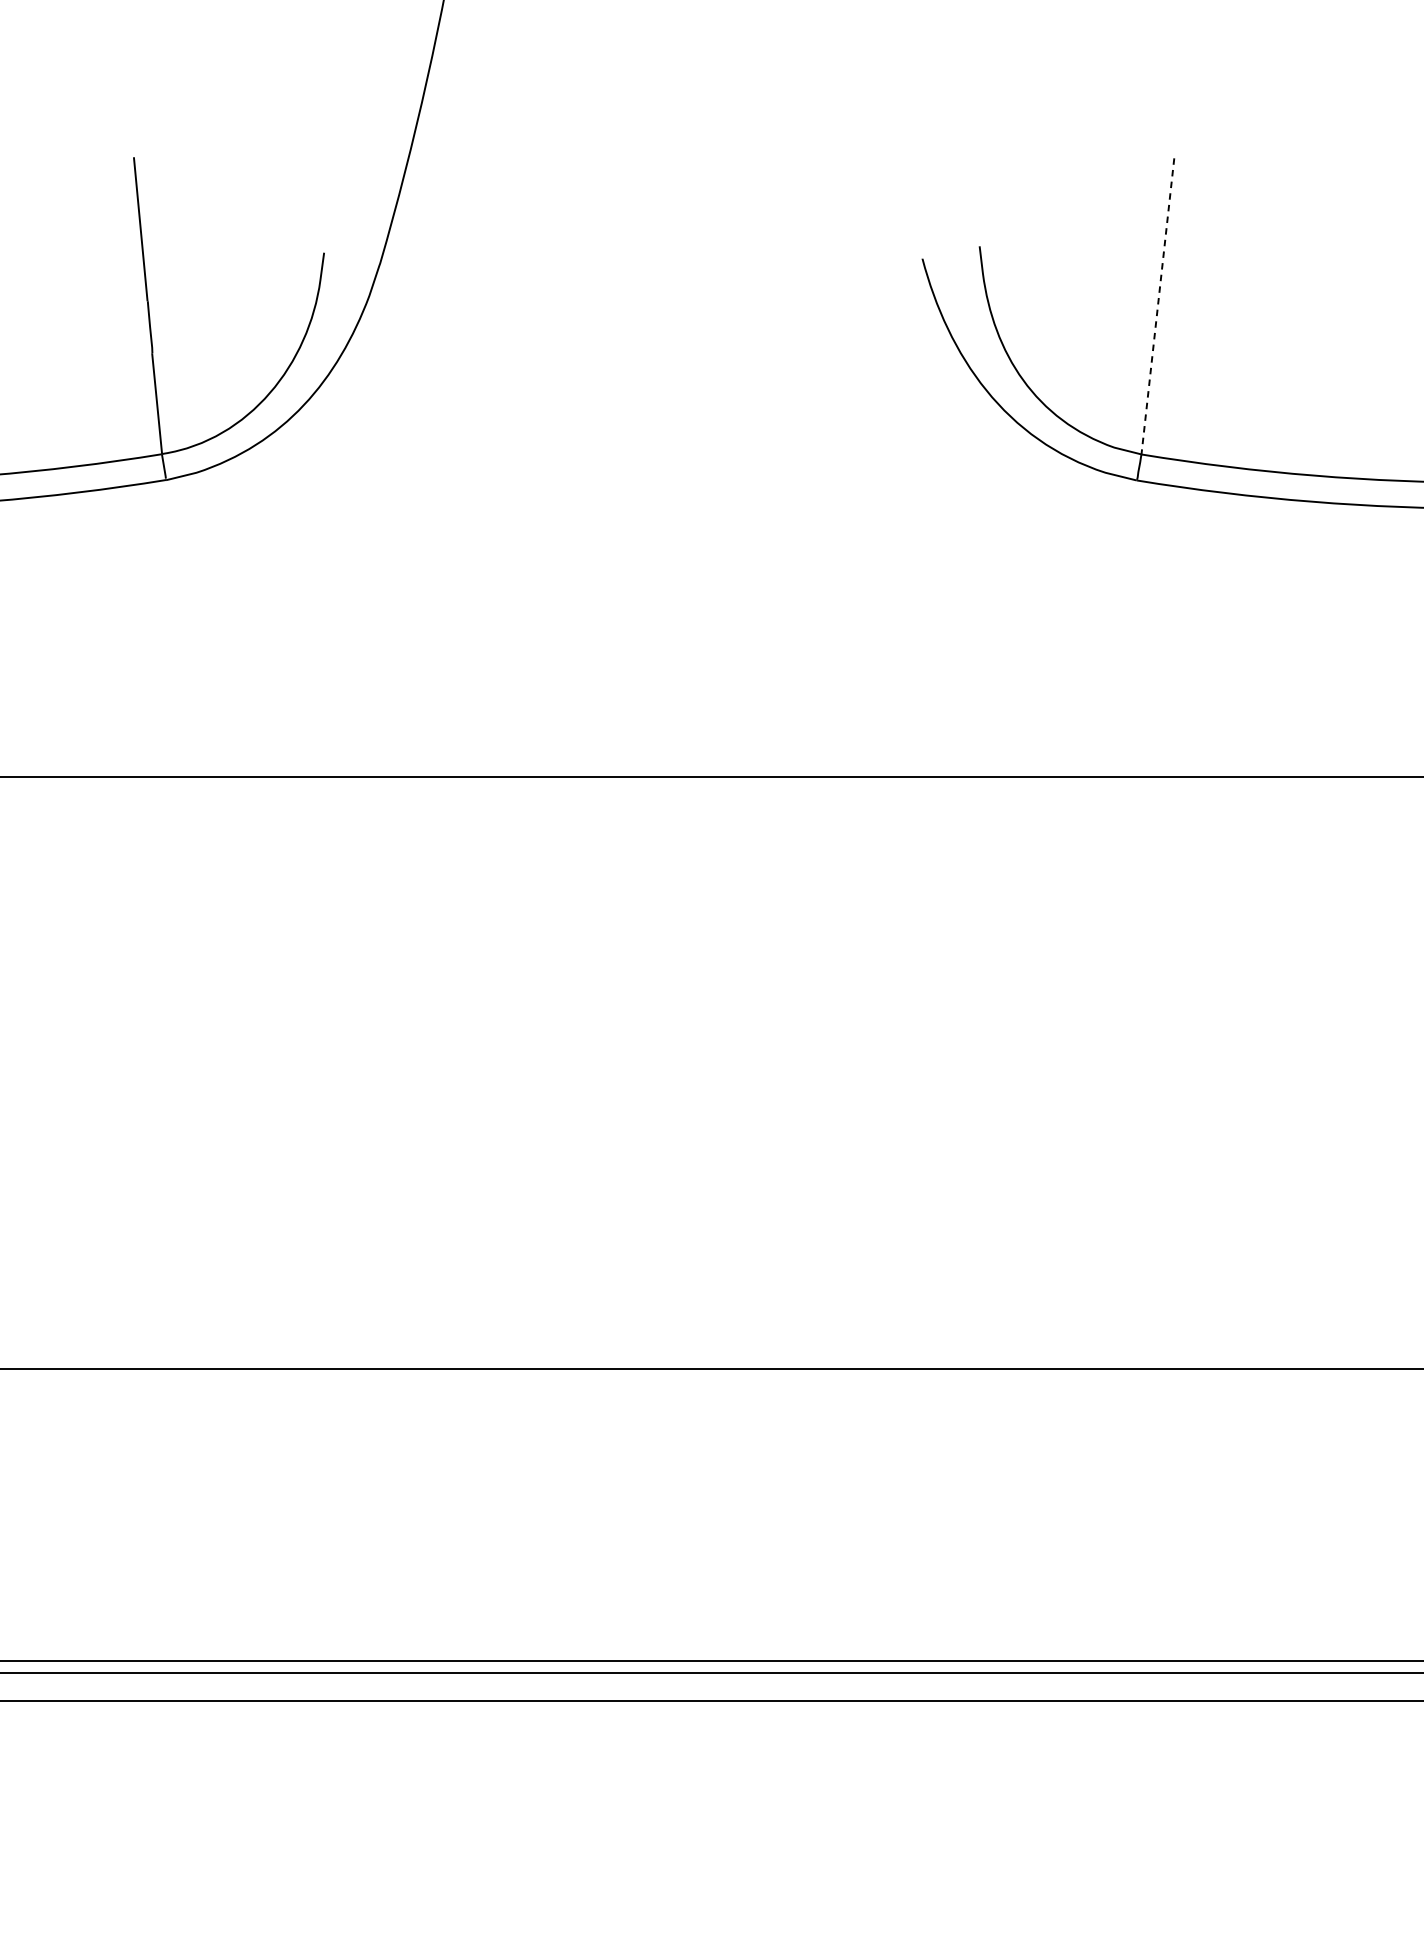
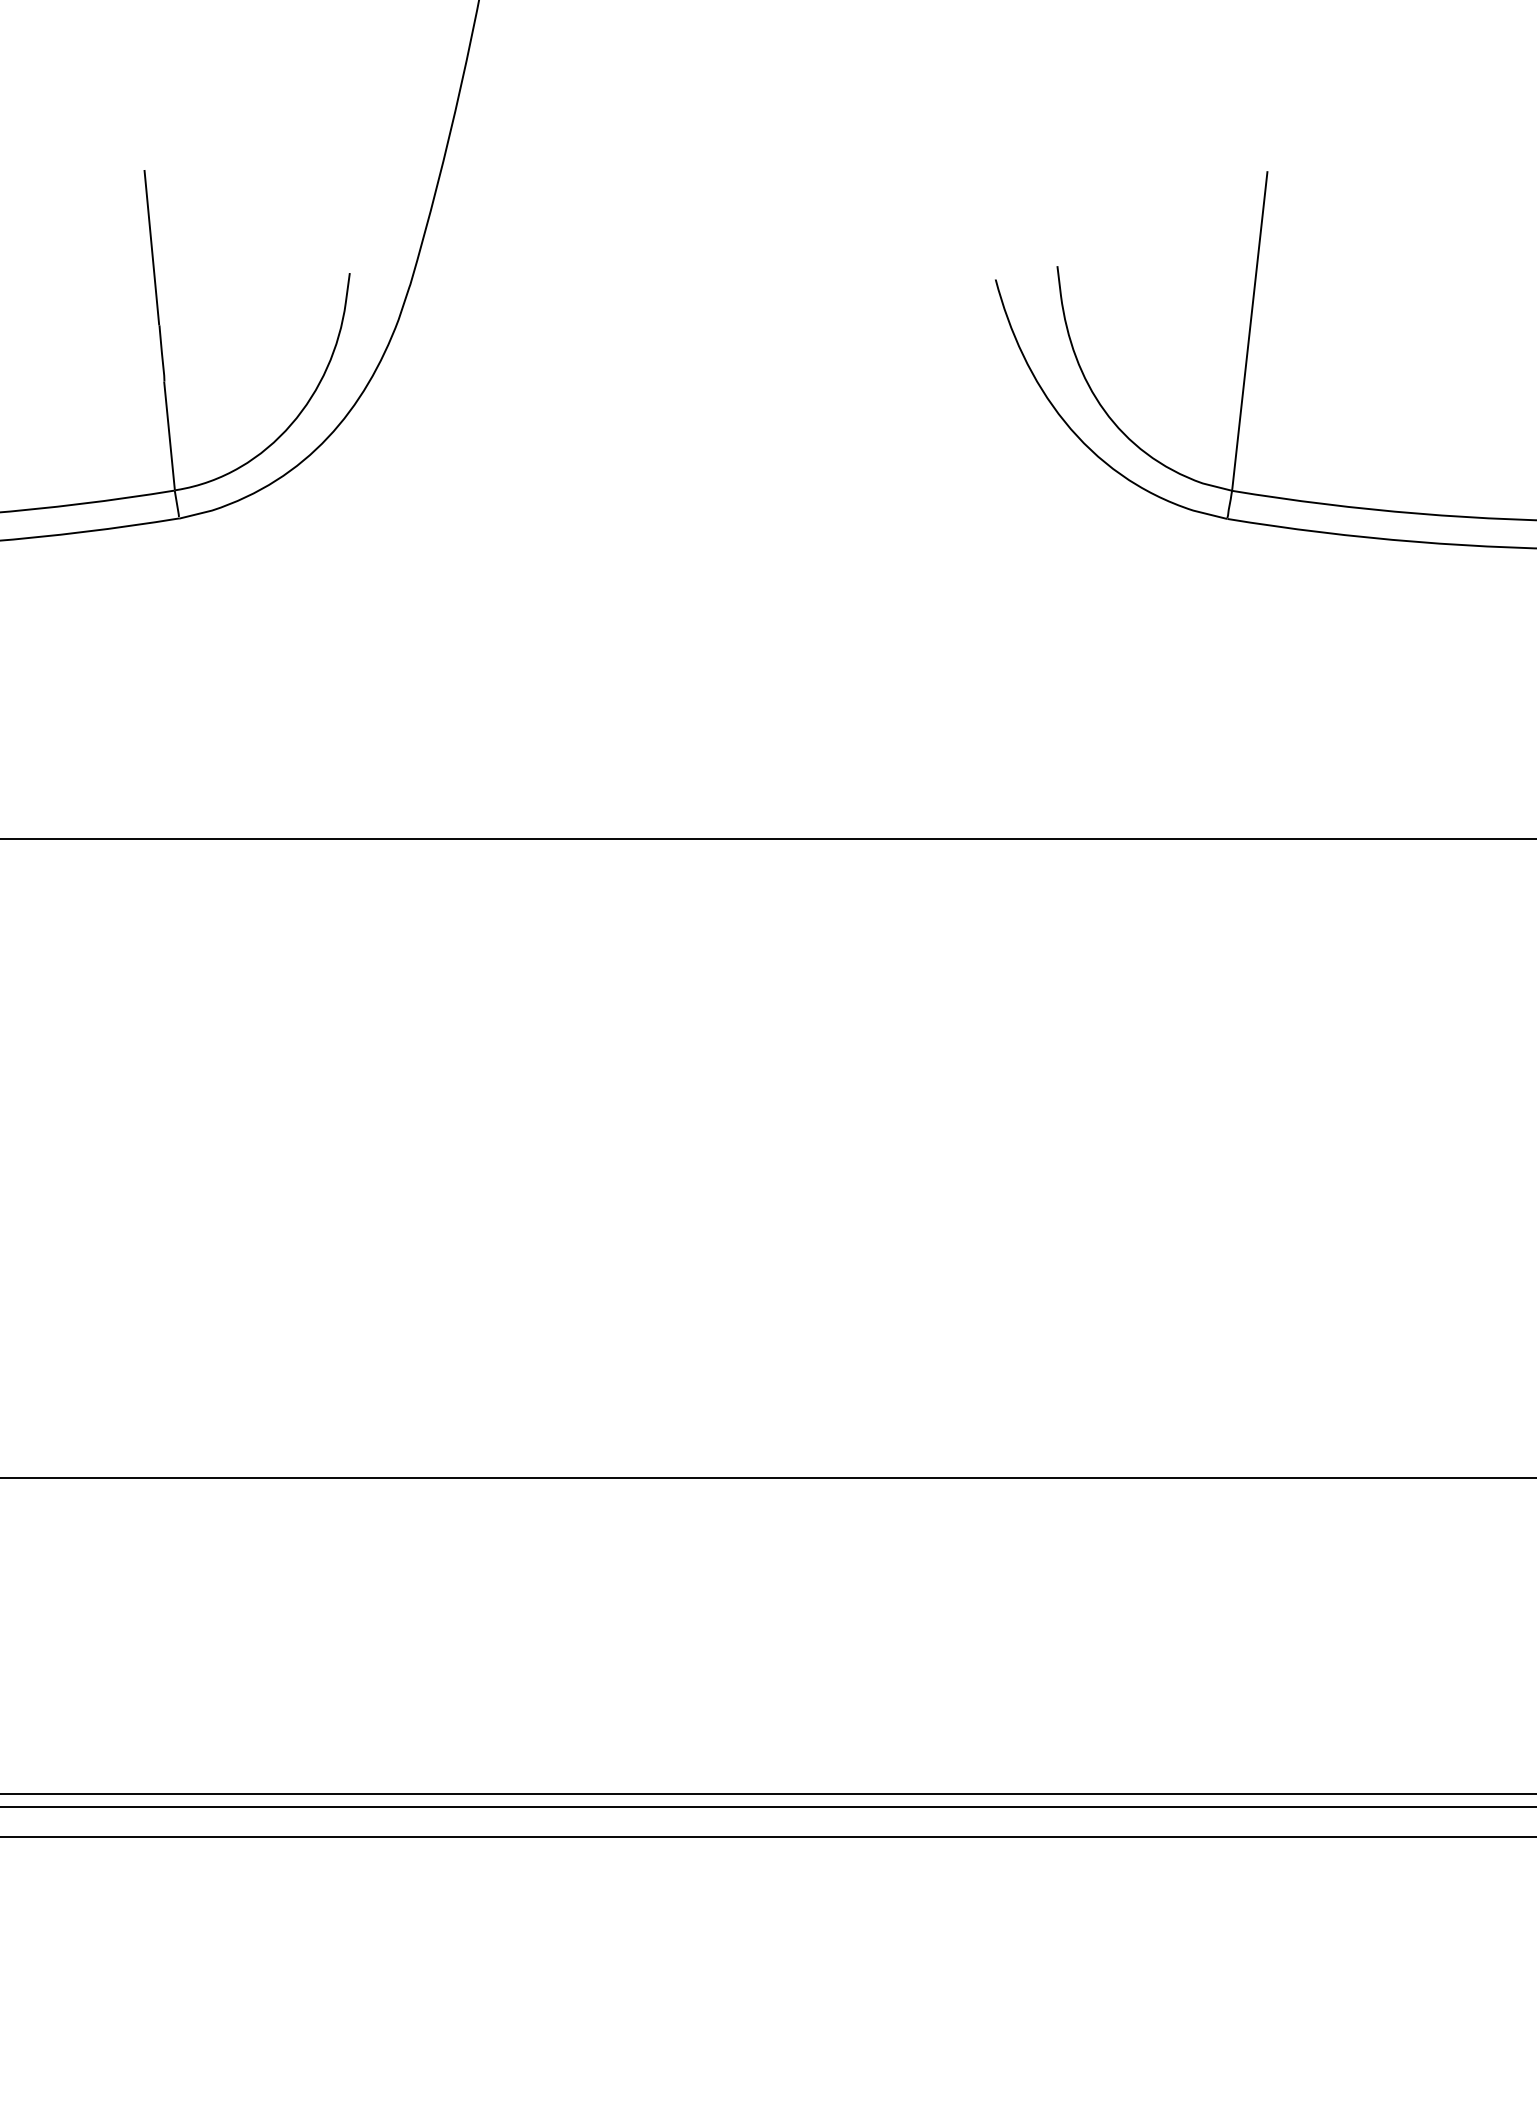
line: (1157, 306) -> (1249, 331), dashed -> solid

